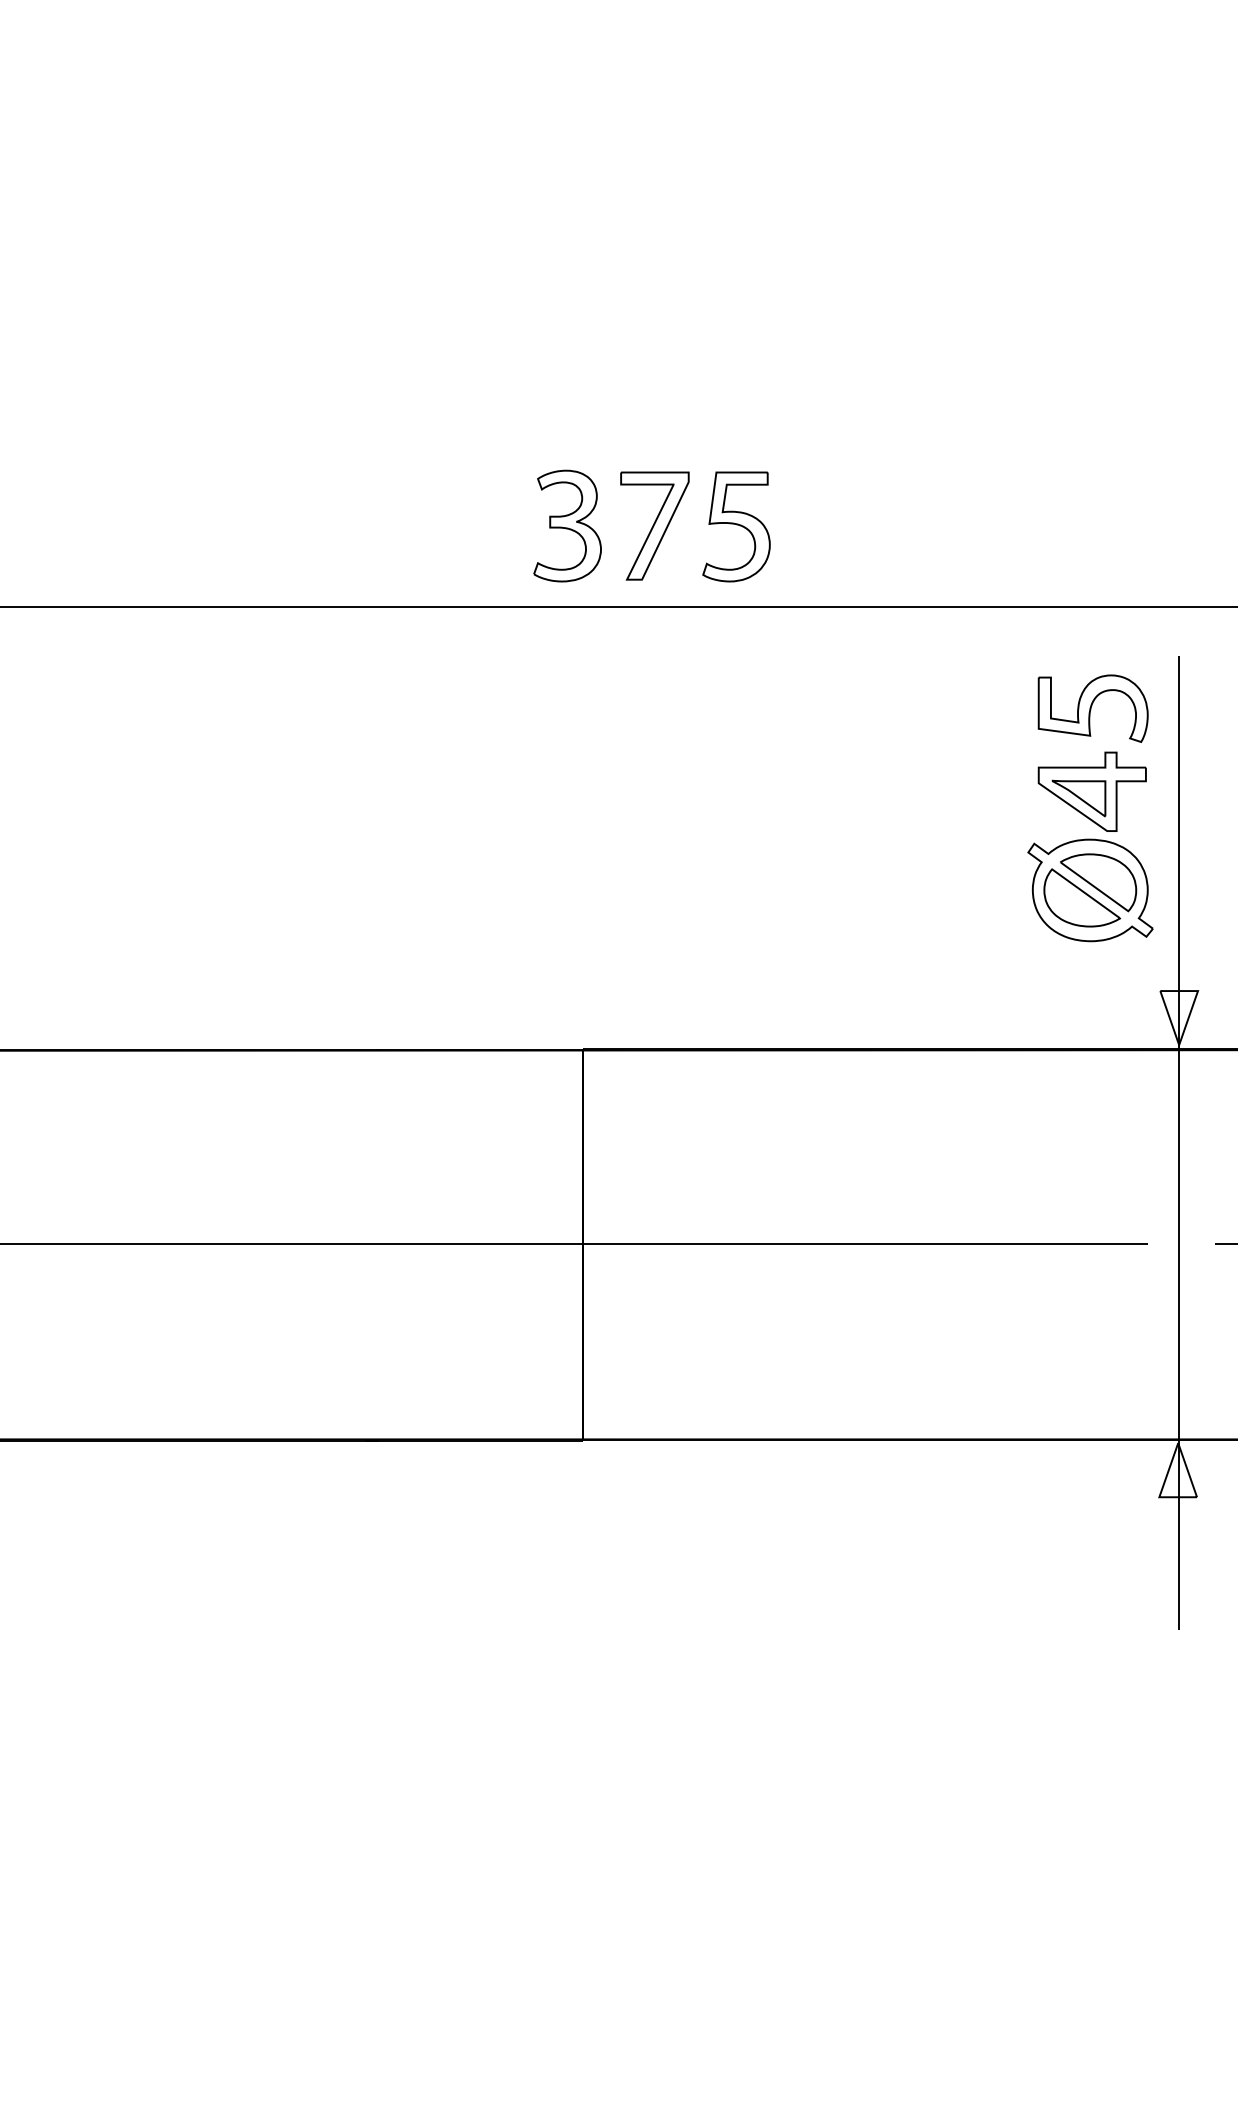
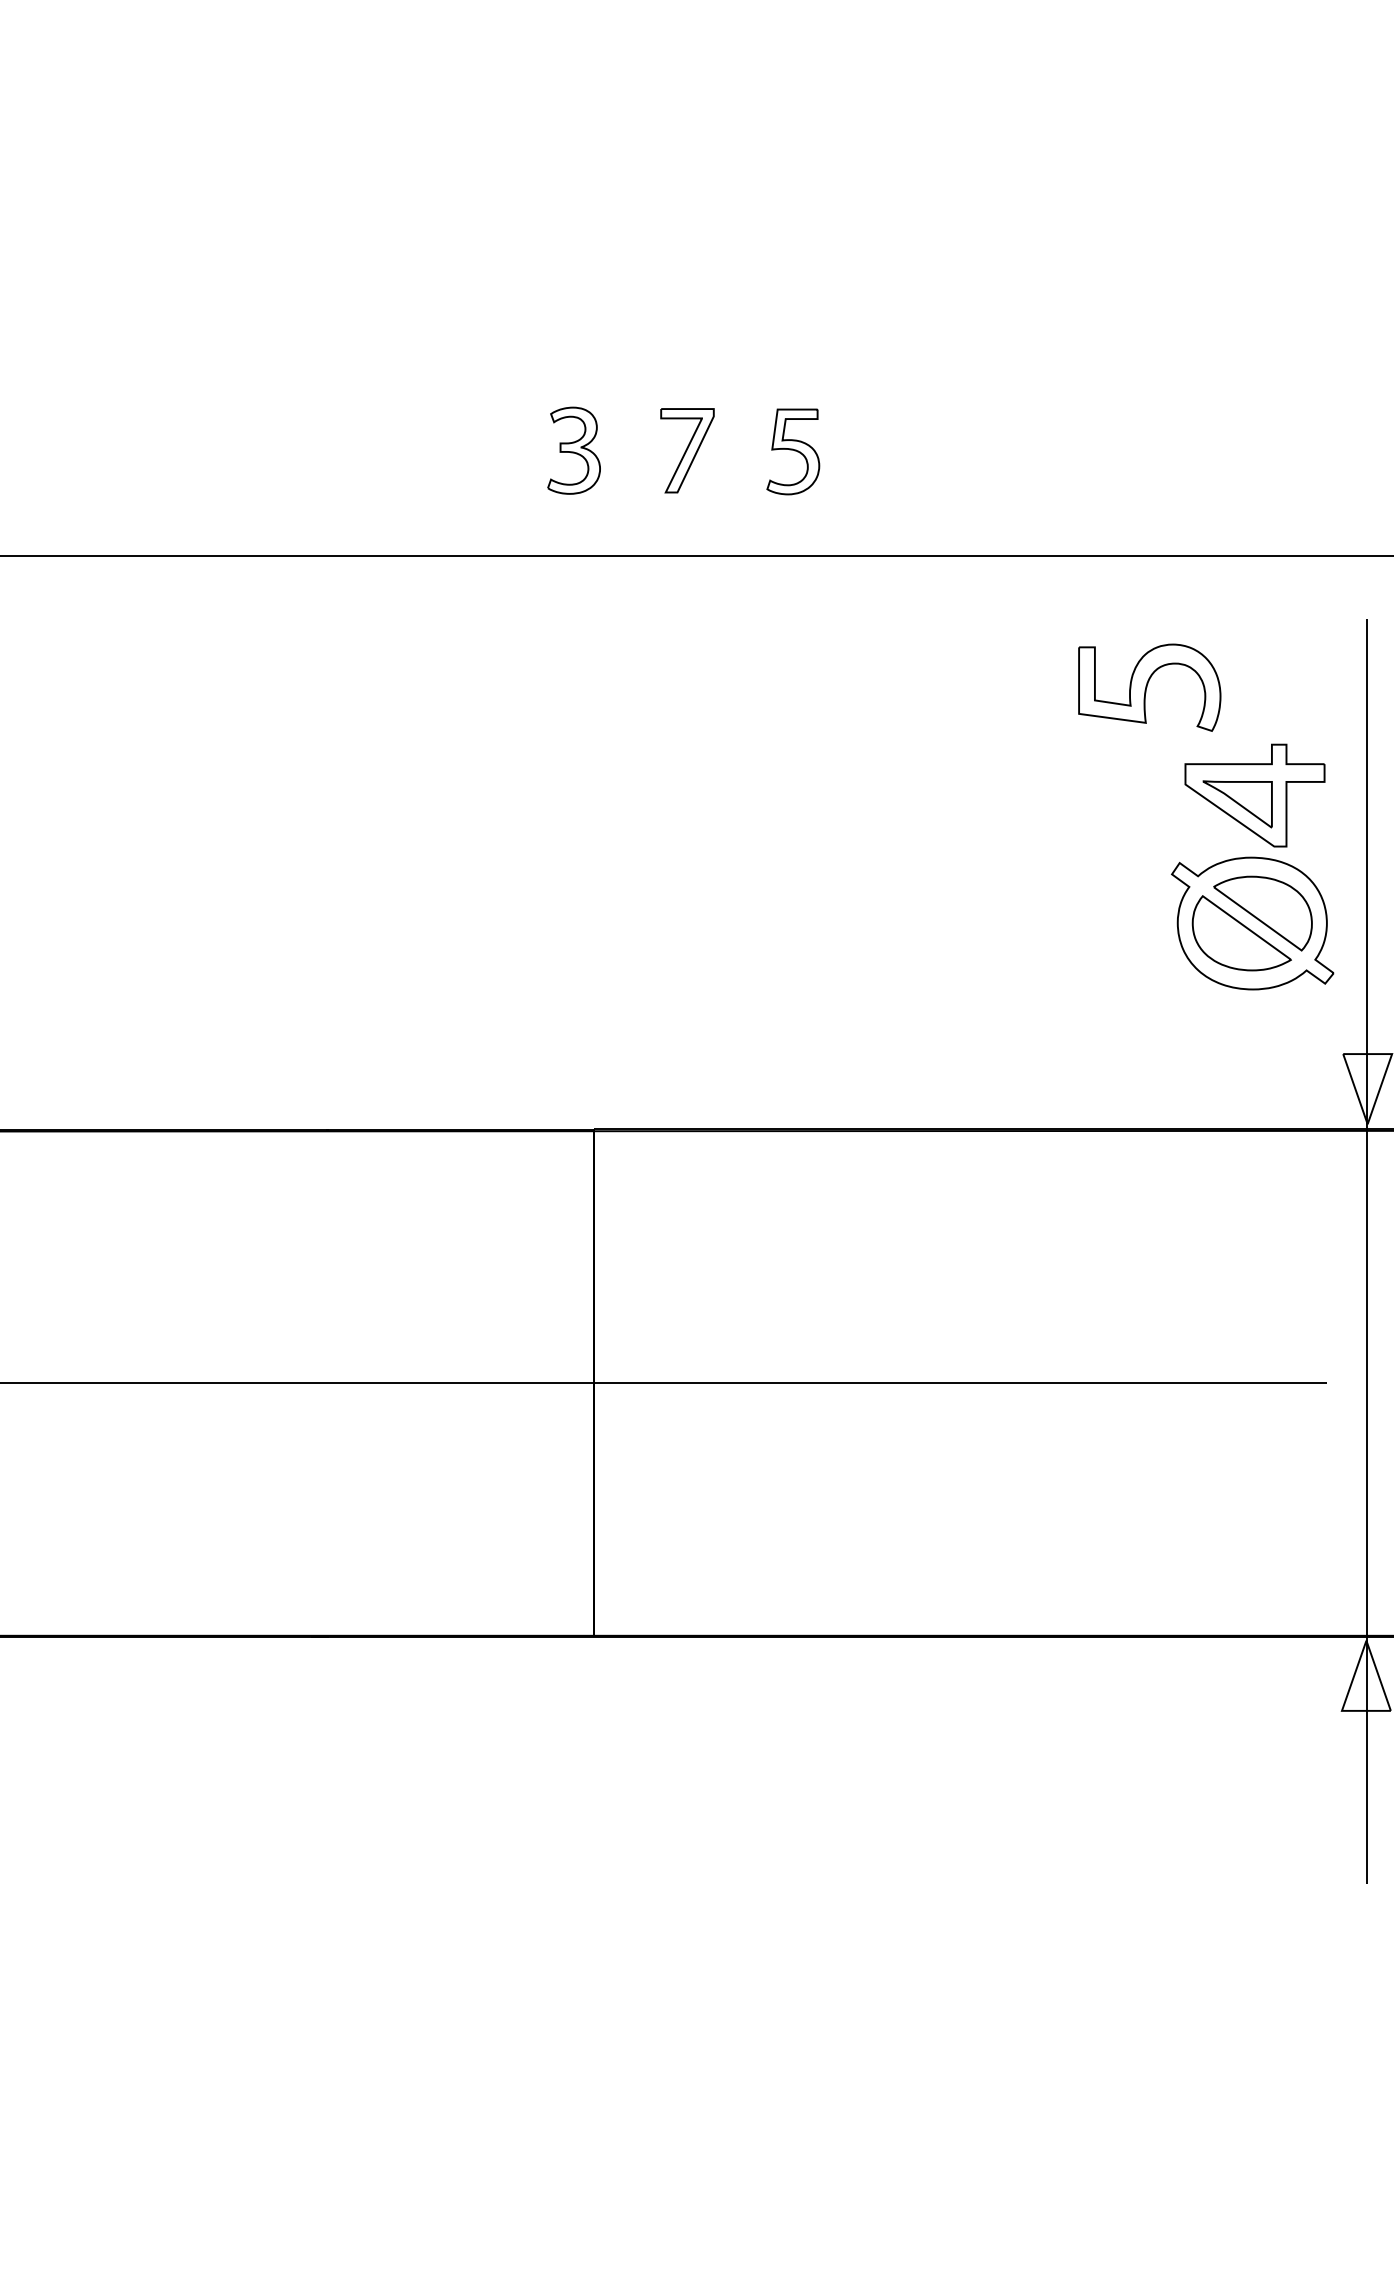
part: (567, 525) -> (574, 450), size x0.6
part: (654, 525) -> (686, 450), size x0.6
part: (736, 526) -> (793, 451), size x0.6
part: (1092, 708) -> (1148, 687), moved

